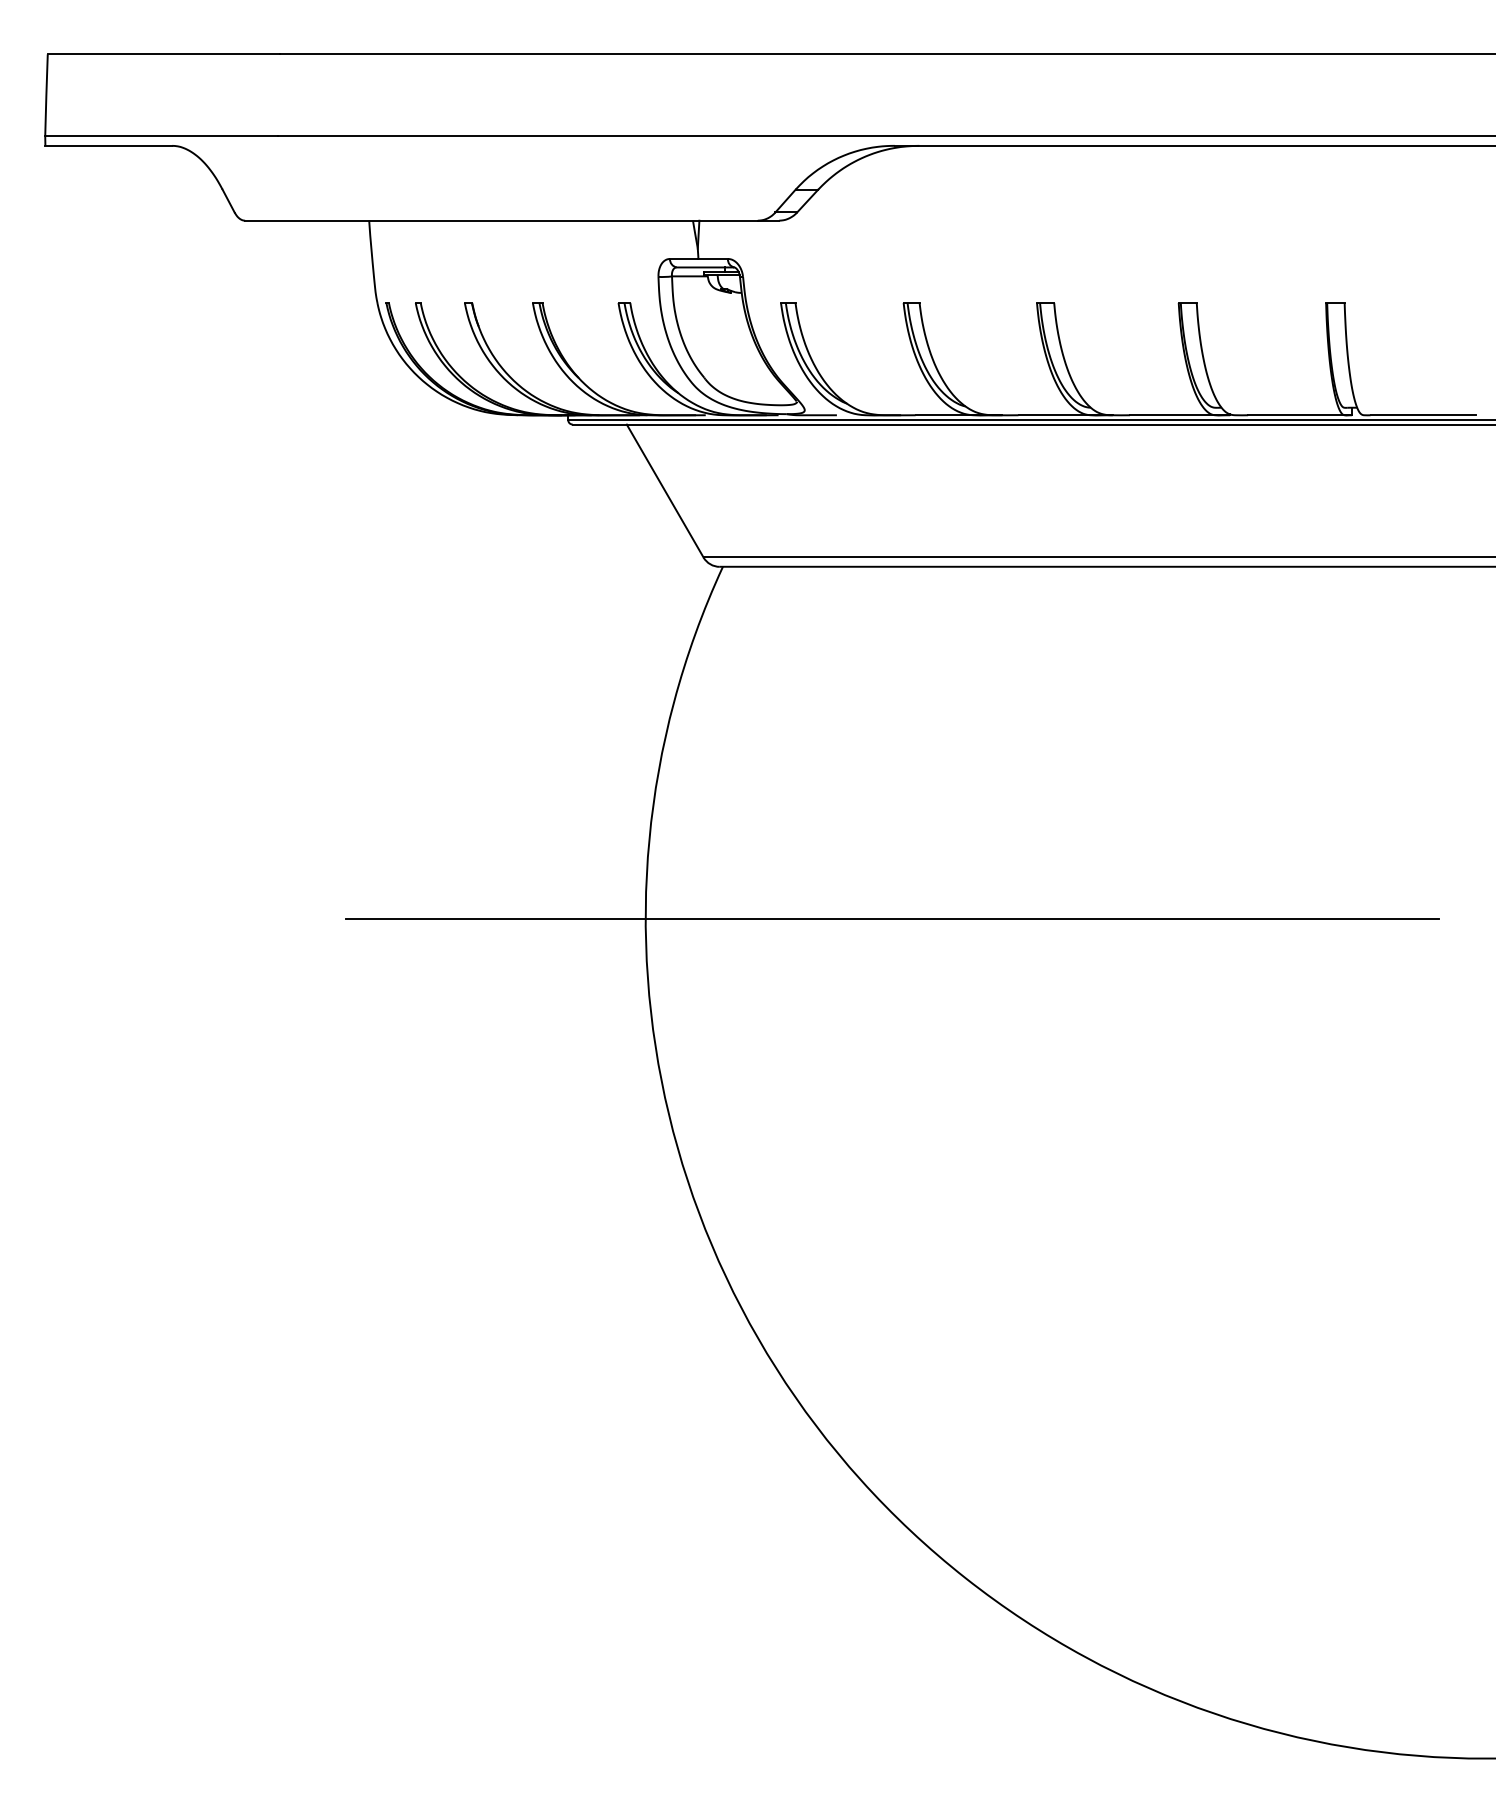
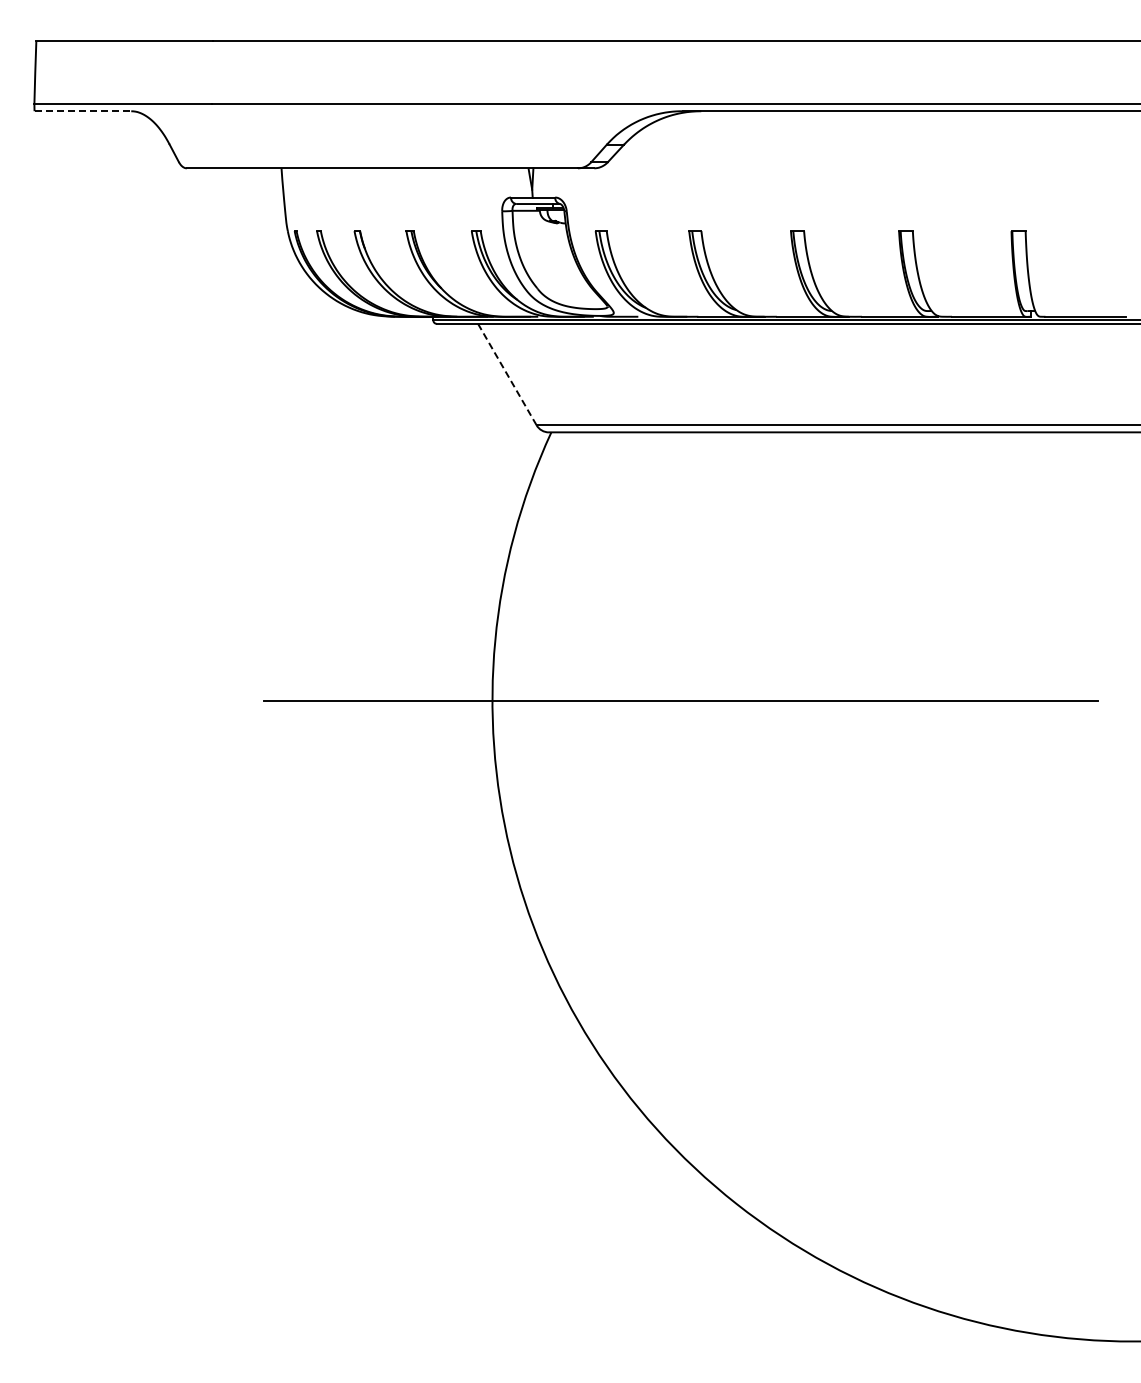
line: (109, 146) -> (83, 111), solid -> dashed
line: (665, 490) -> (507, 374), solid -> dashed

